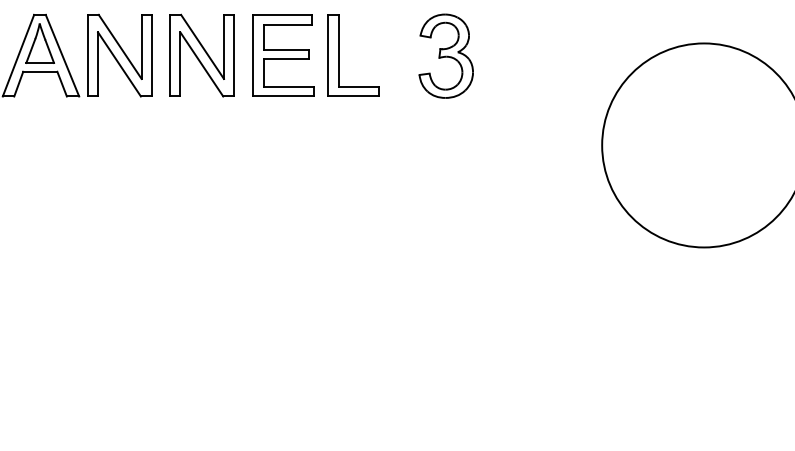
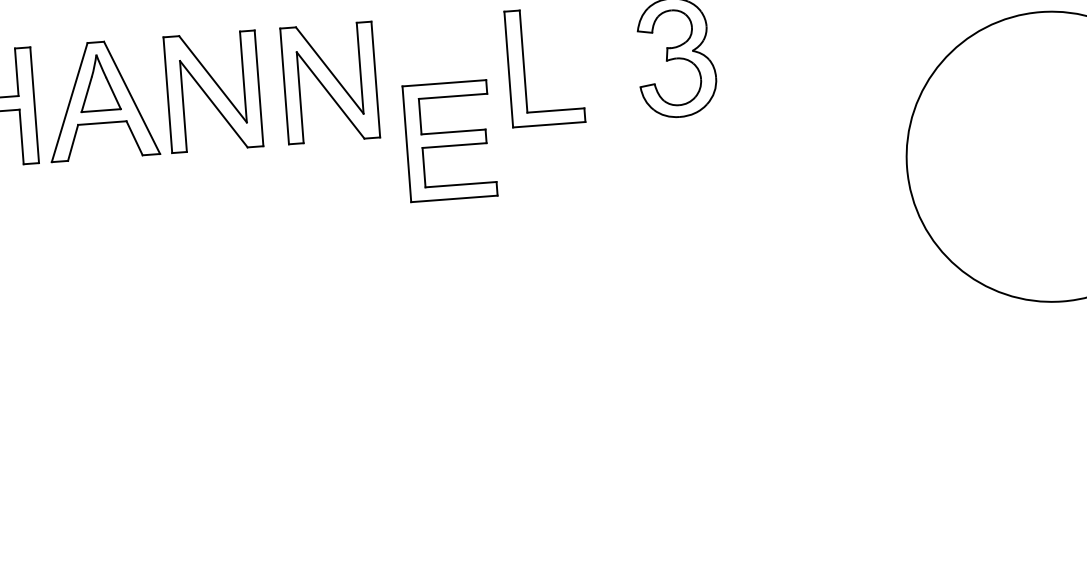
part: (283, 55) -> (450, 140), moved

